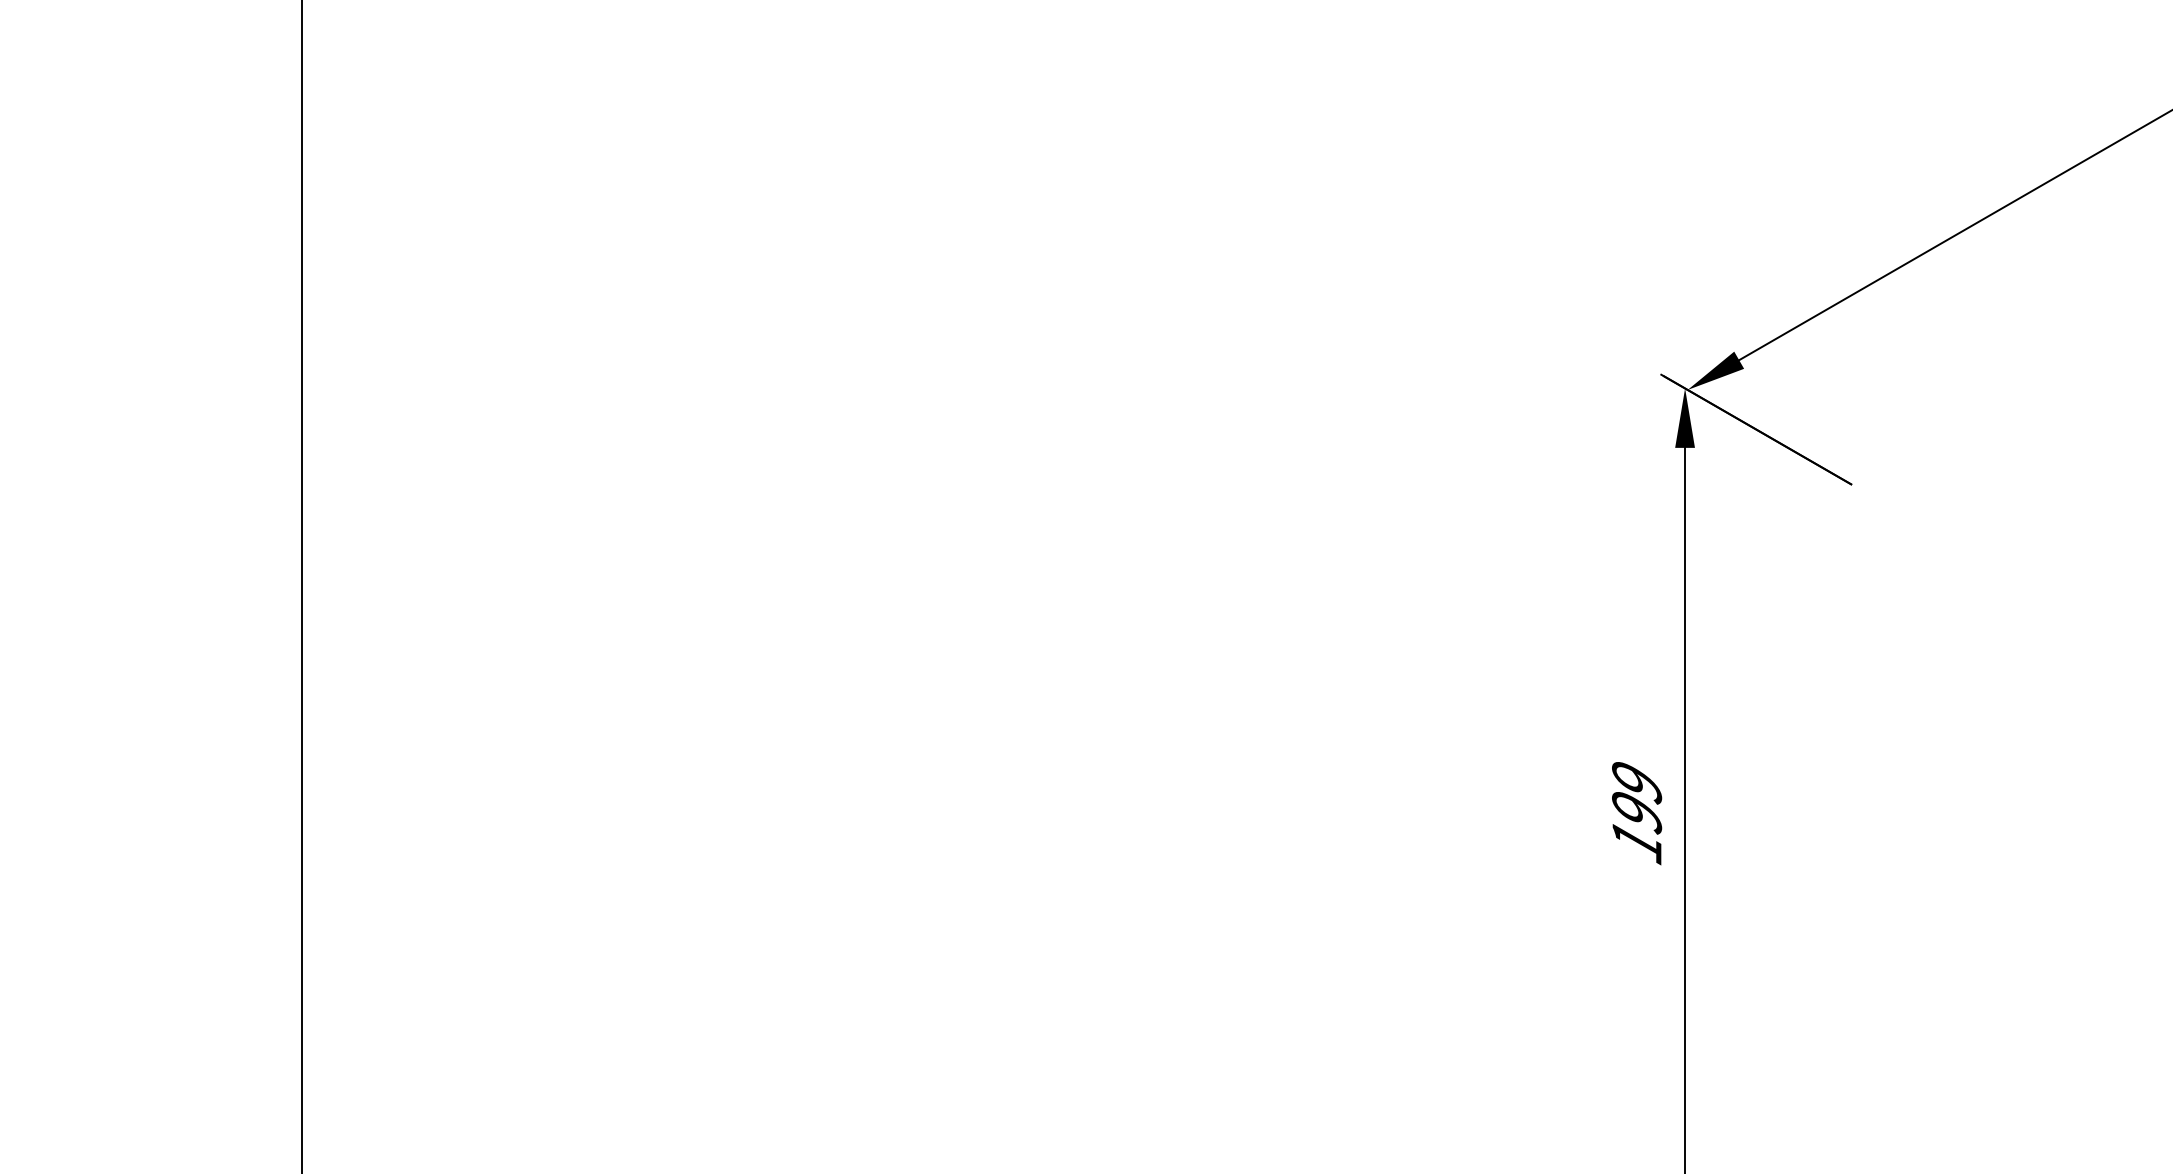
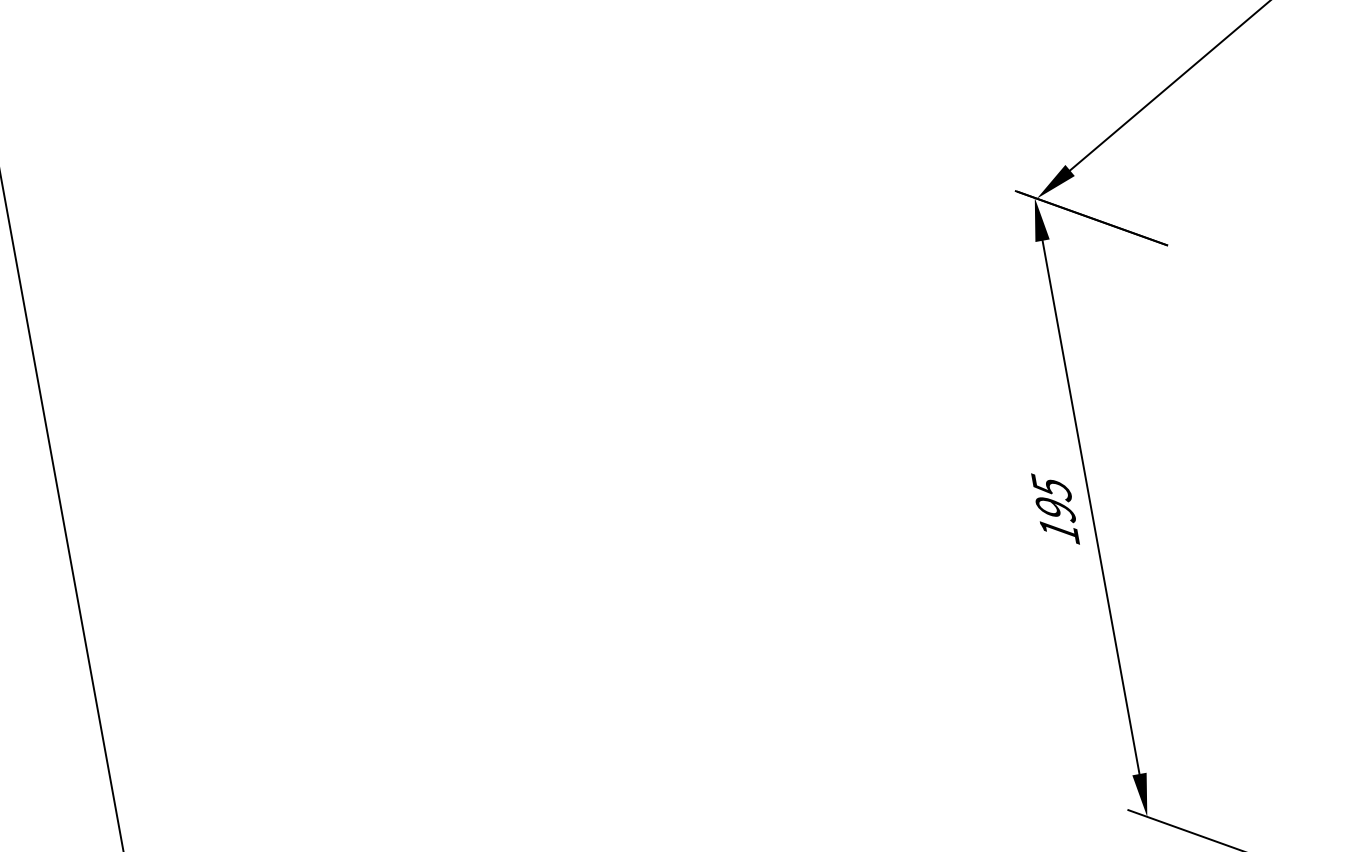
text: (1637, 781) -> (1051, 487), 199 -> 195

